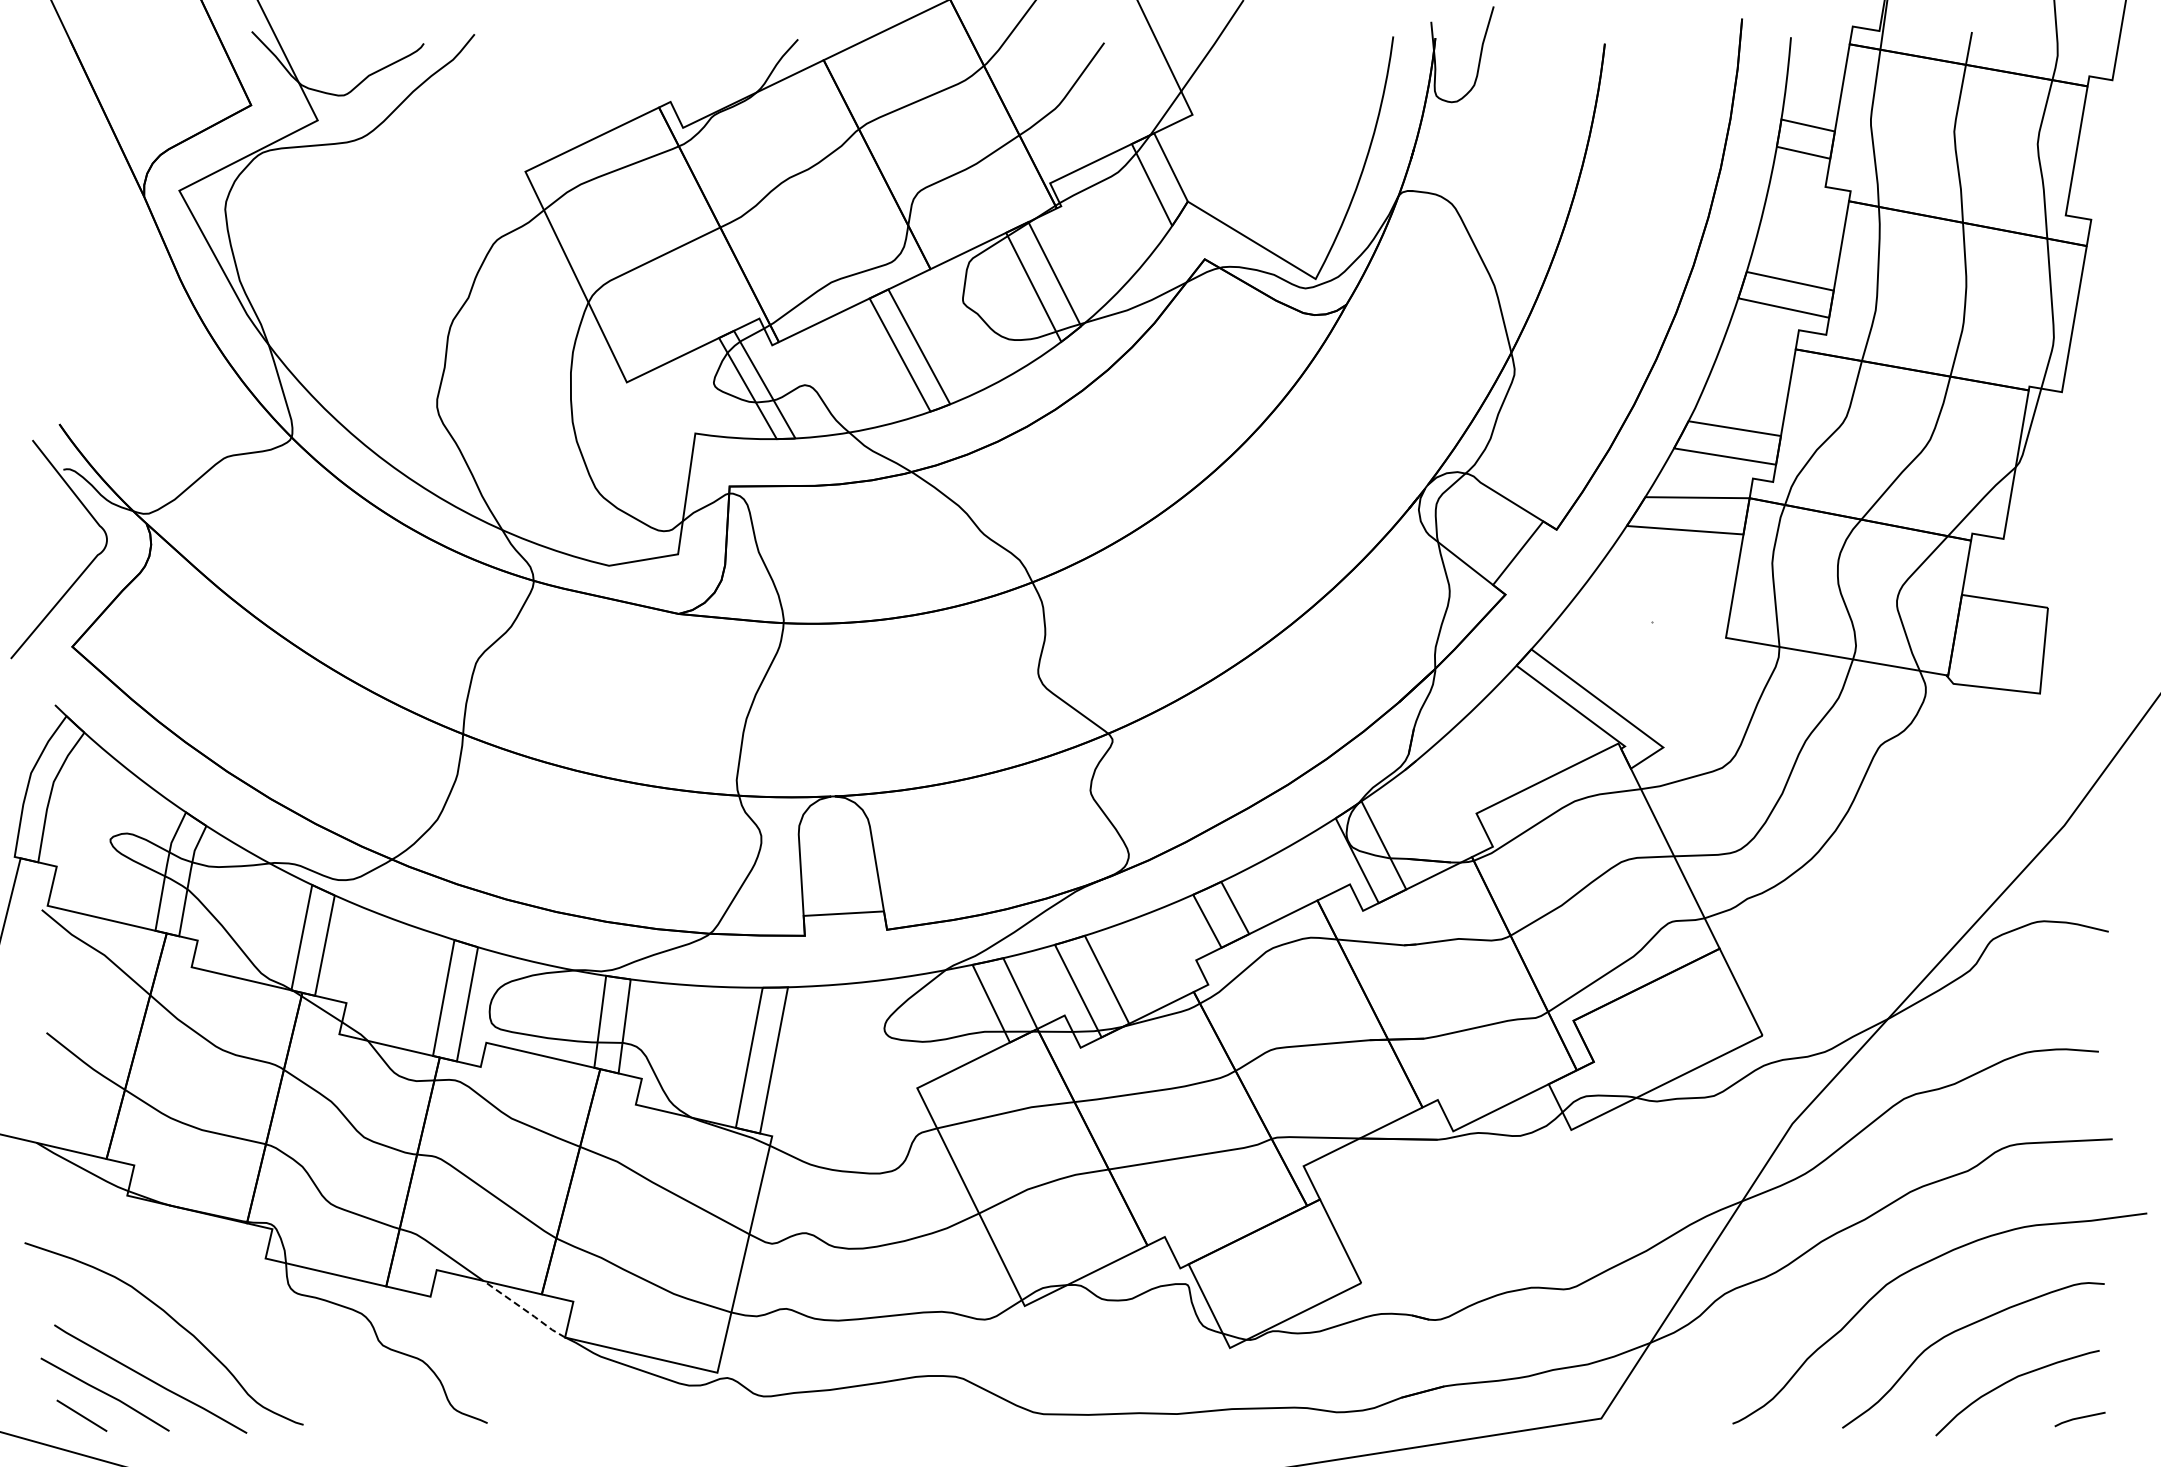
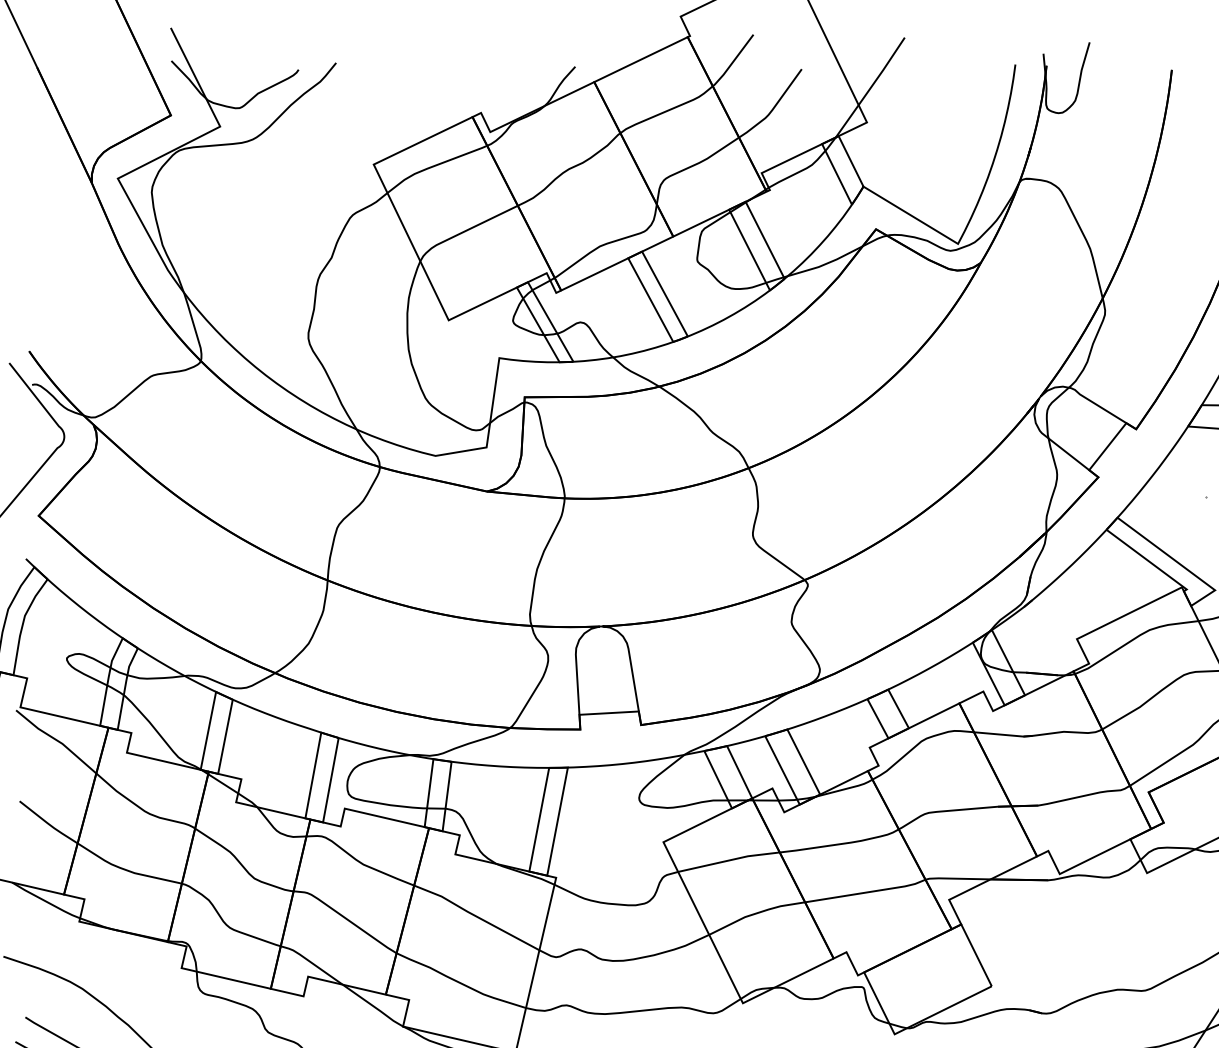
line: (524, 1310) -> (373, 1006), dashed -> solid

